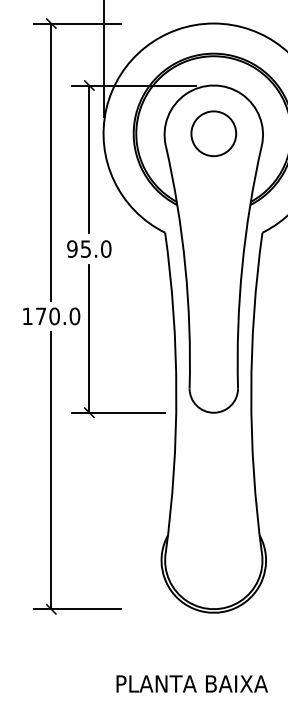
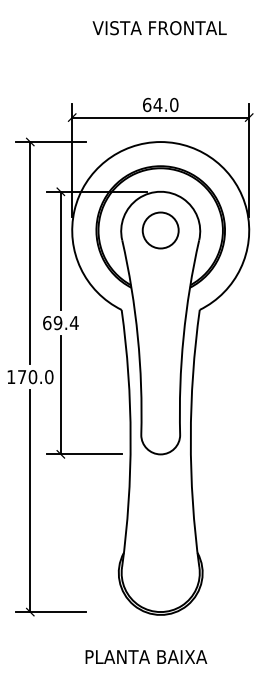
text: (88, 249) -> (60, 323), 95.0 -> 69.4
text: (192, 683) -> (146, 656), moved

